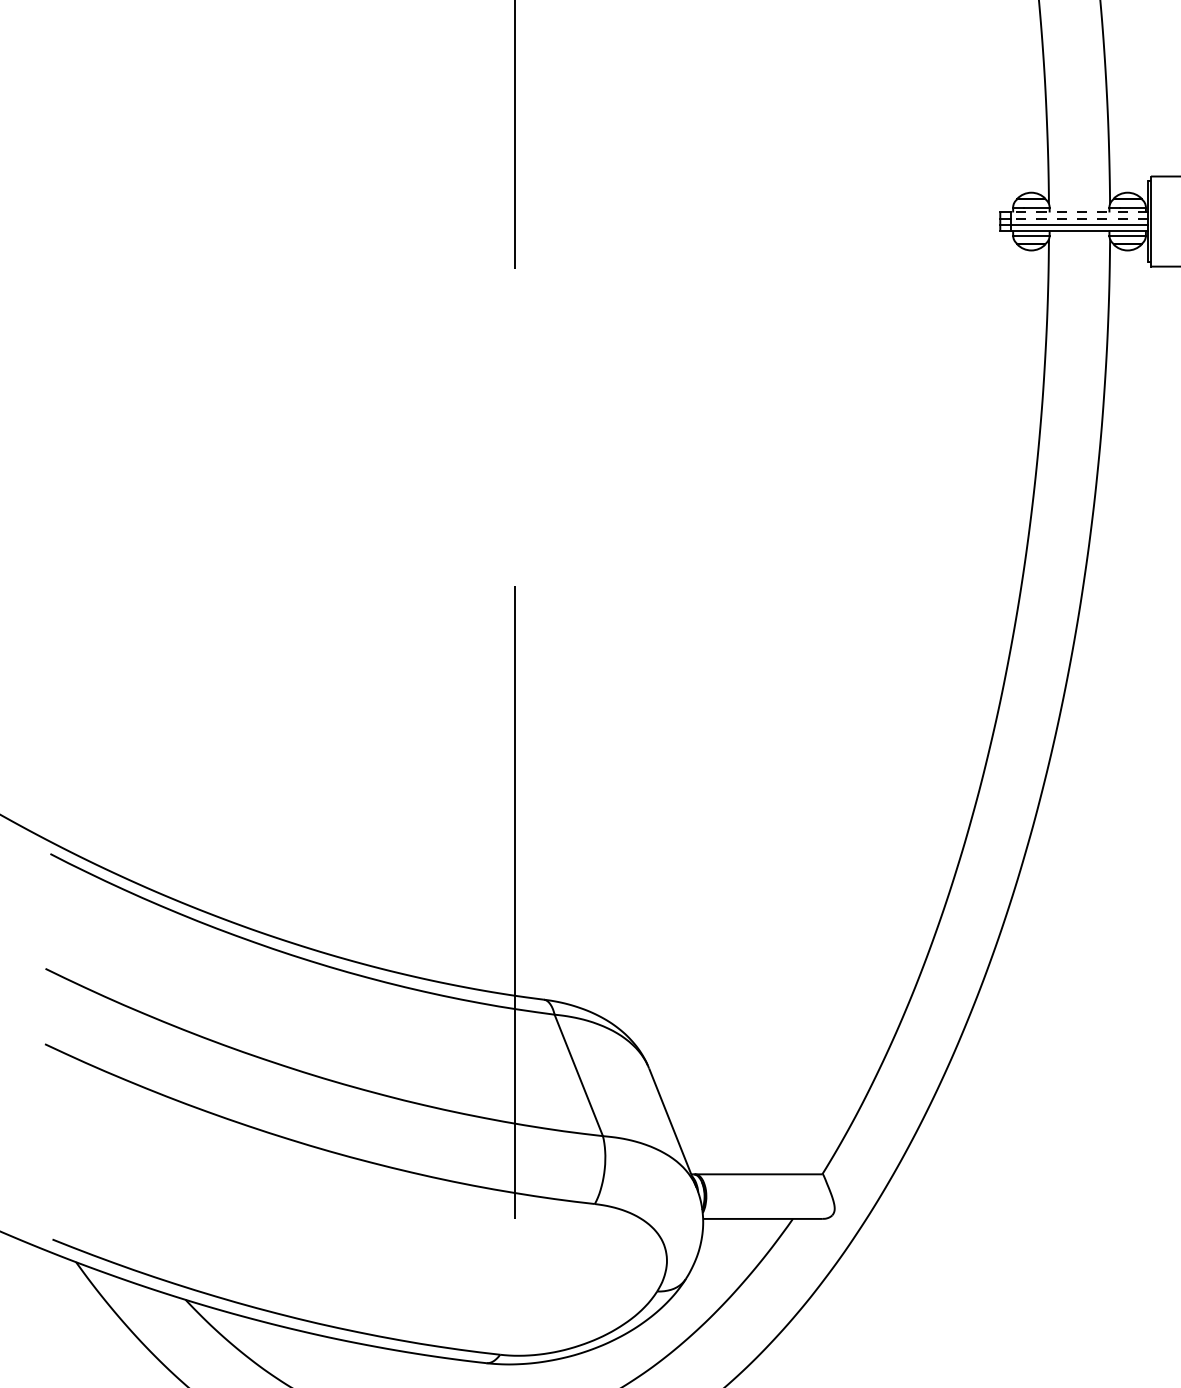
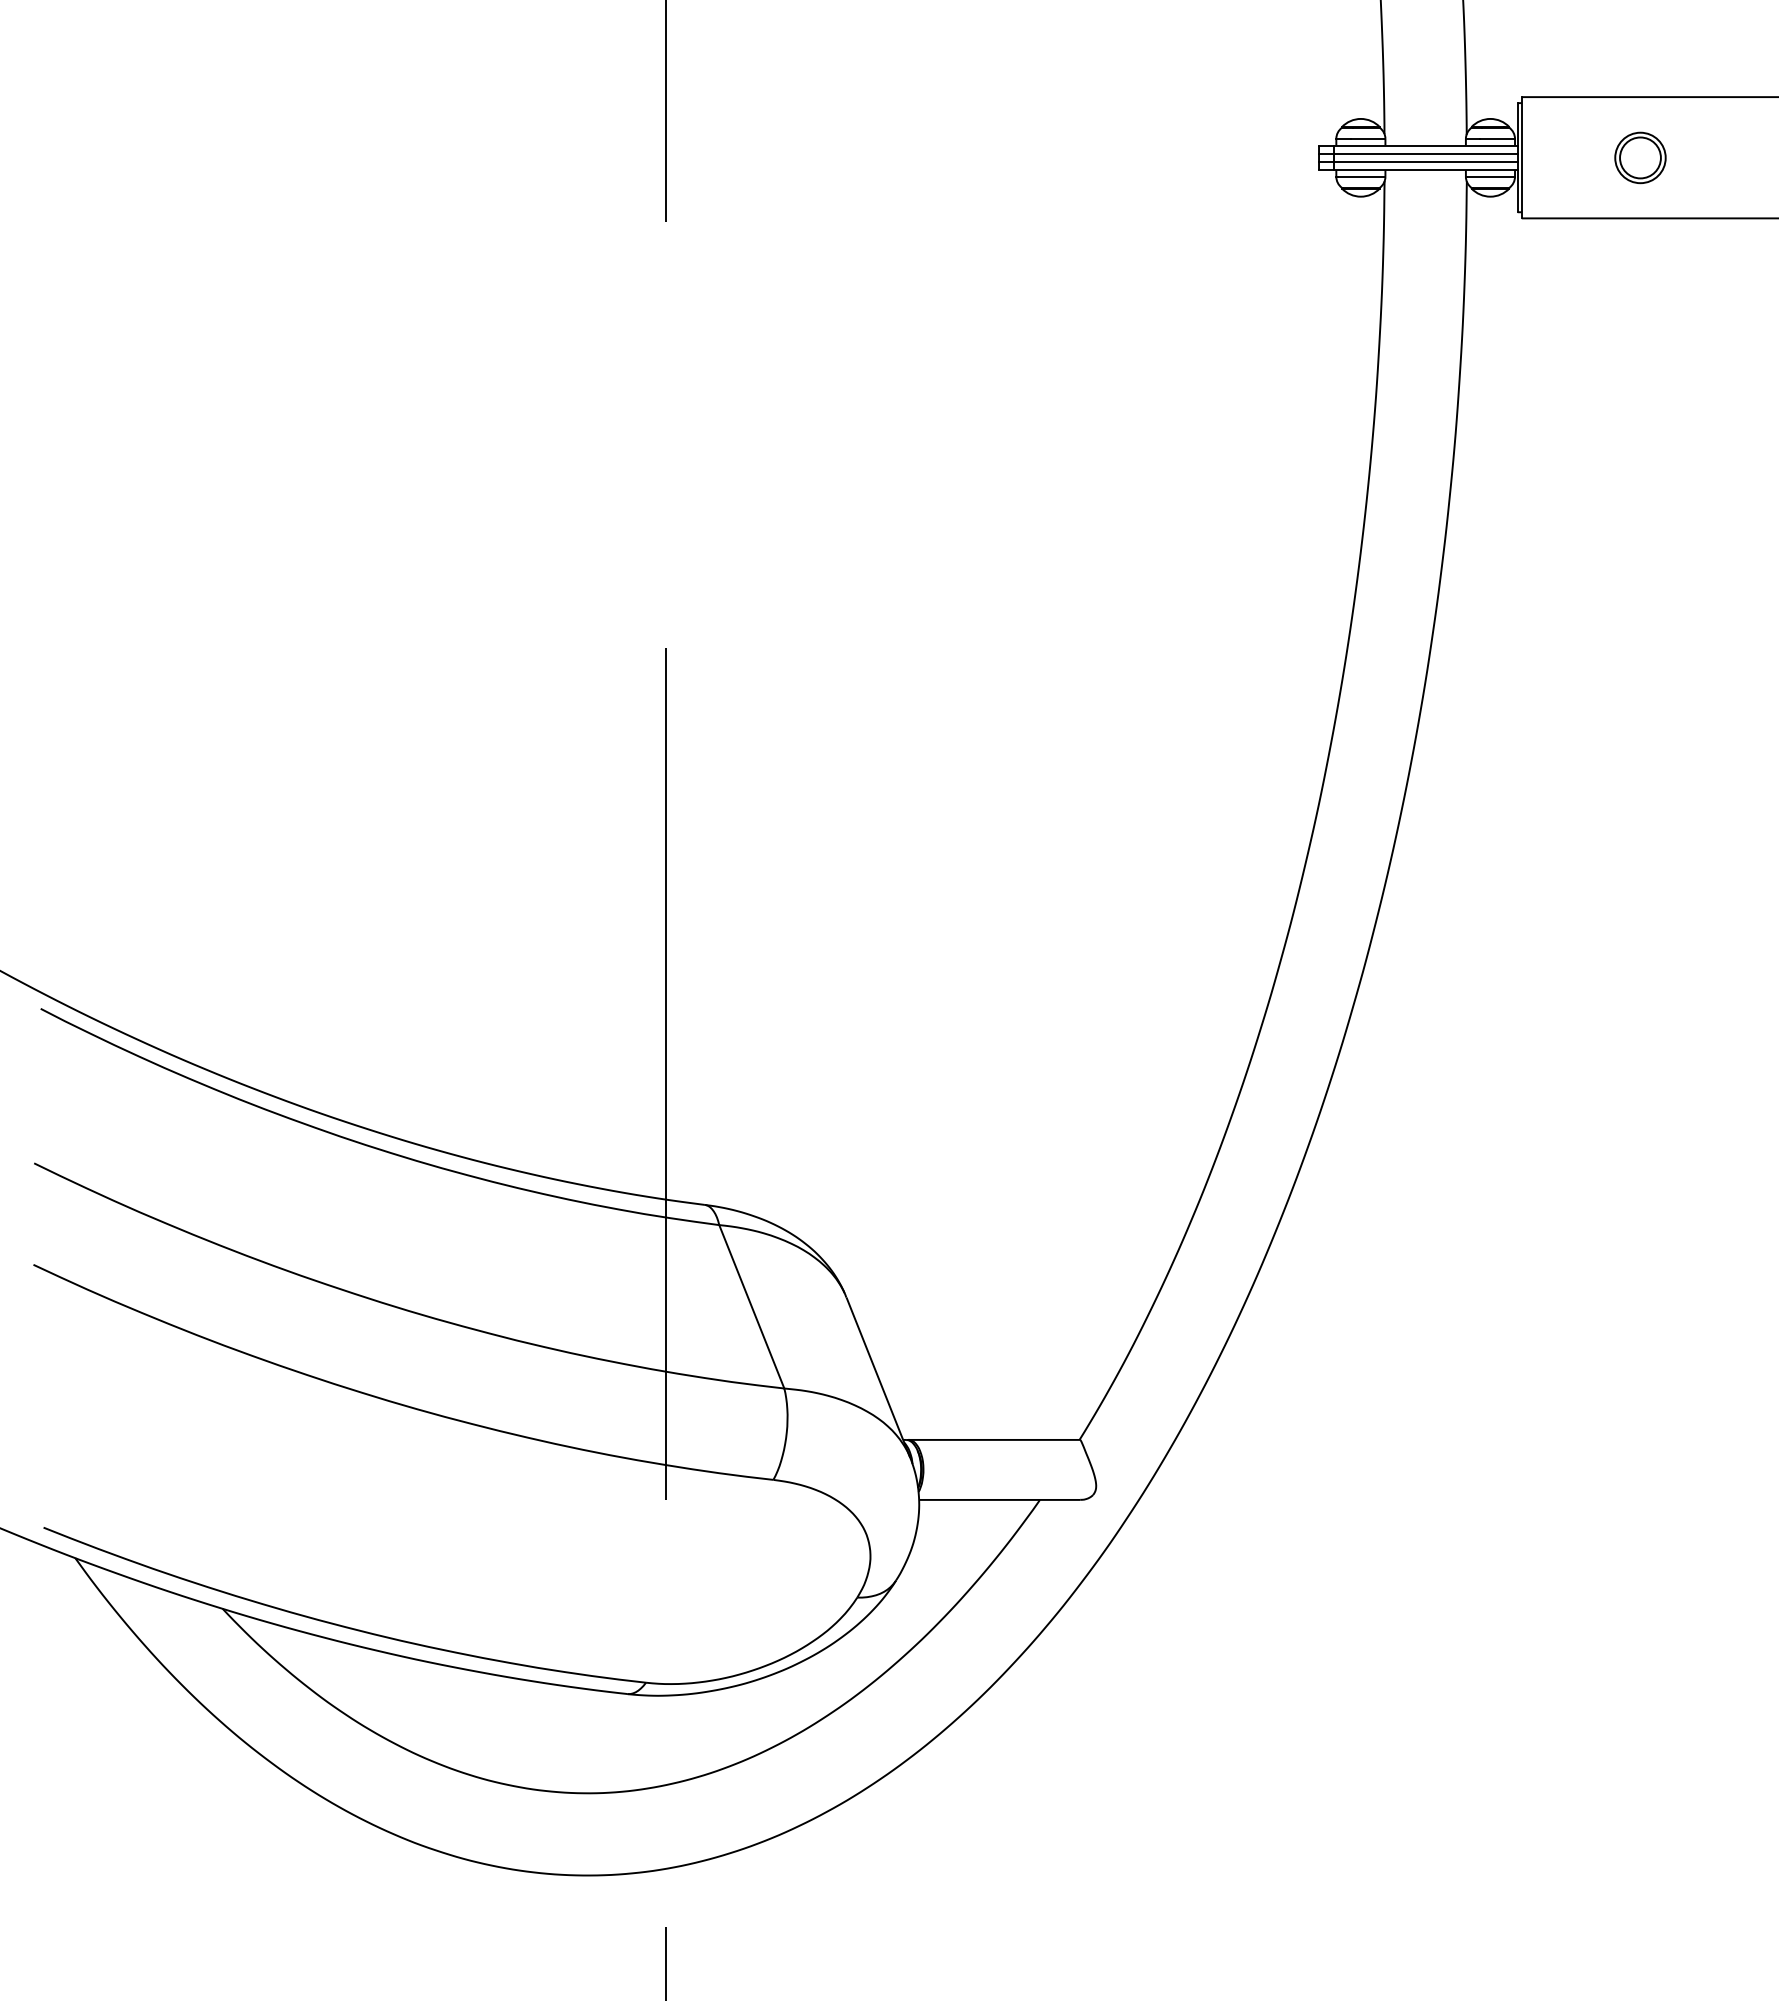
line: (1079, 212) -> (1425, 145), dashed -> solid
line: (1079, 218) -> (1425, 153), dashed -> solid

